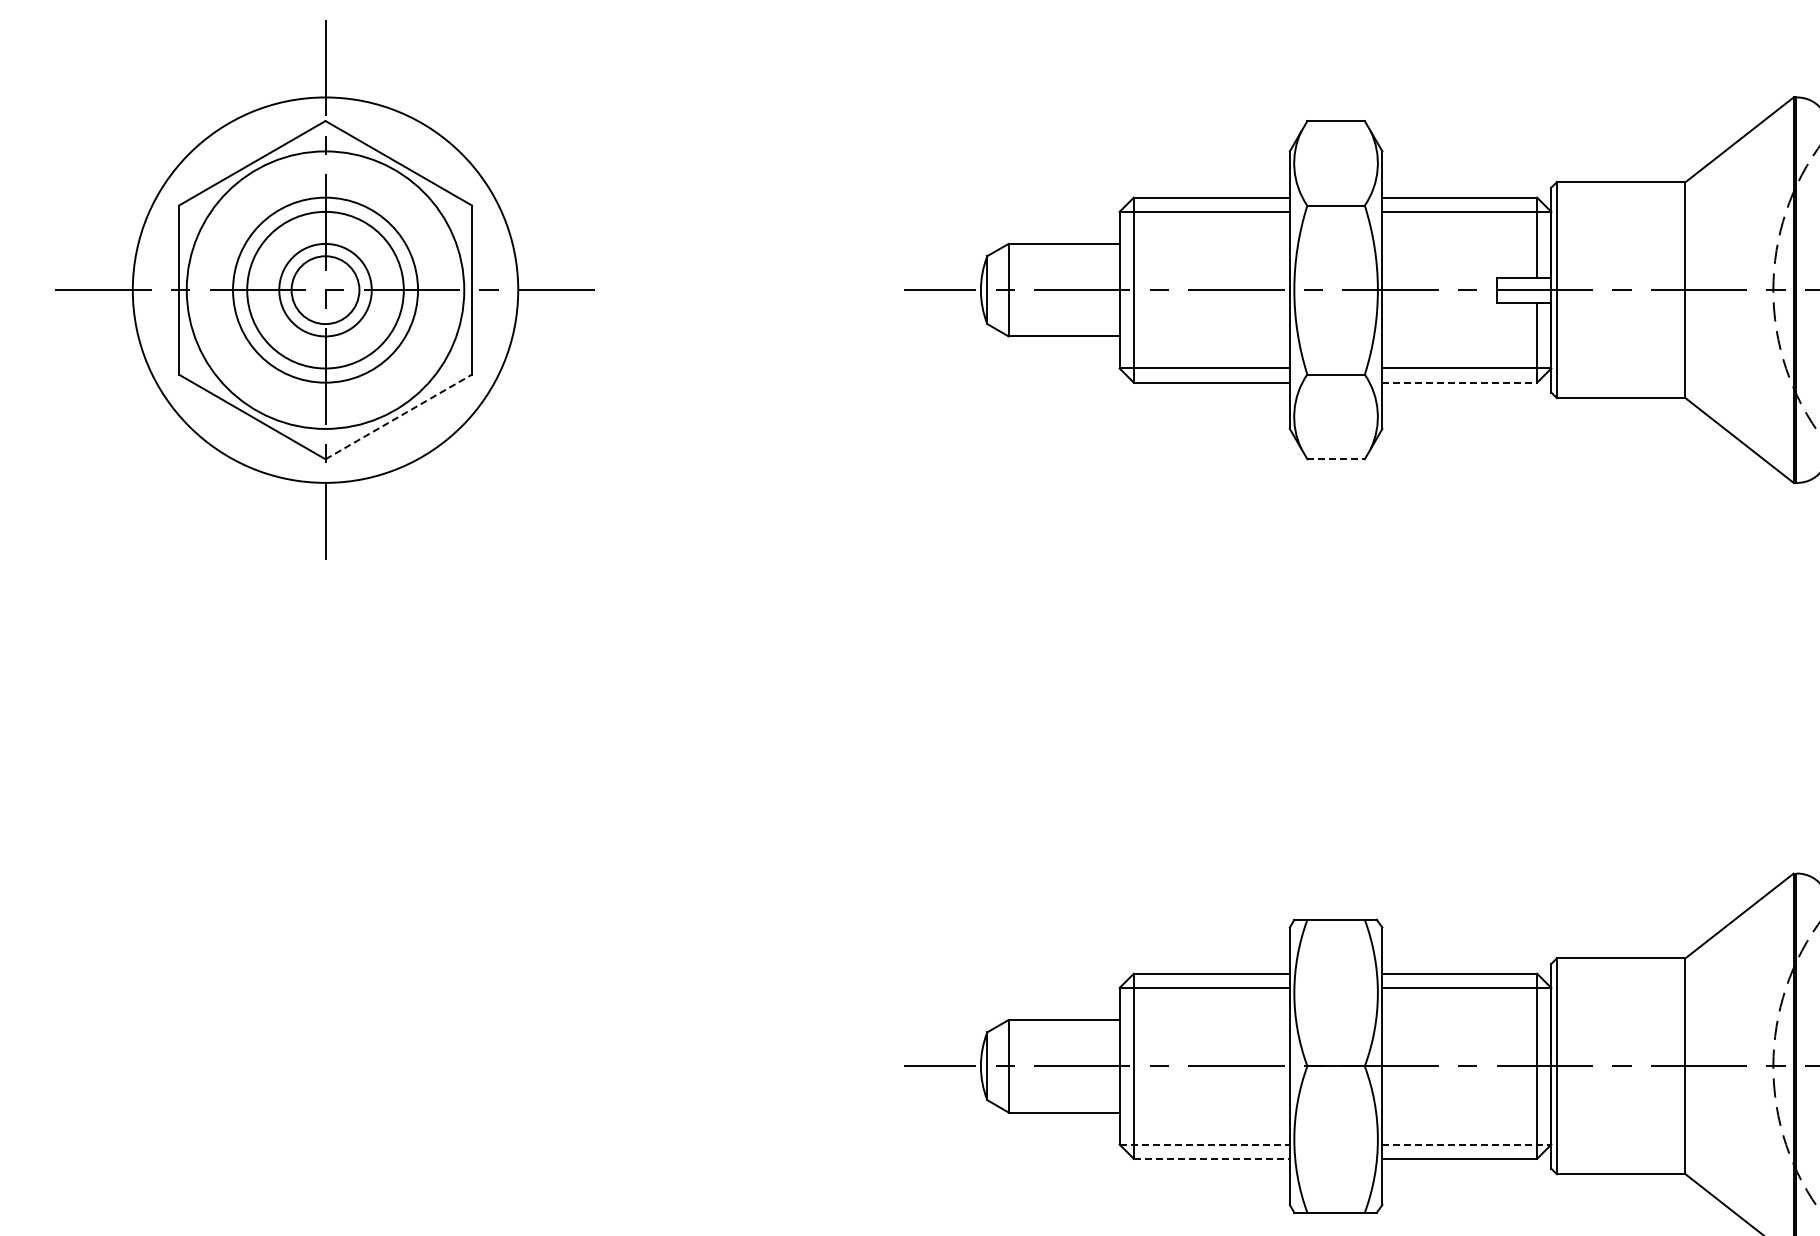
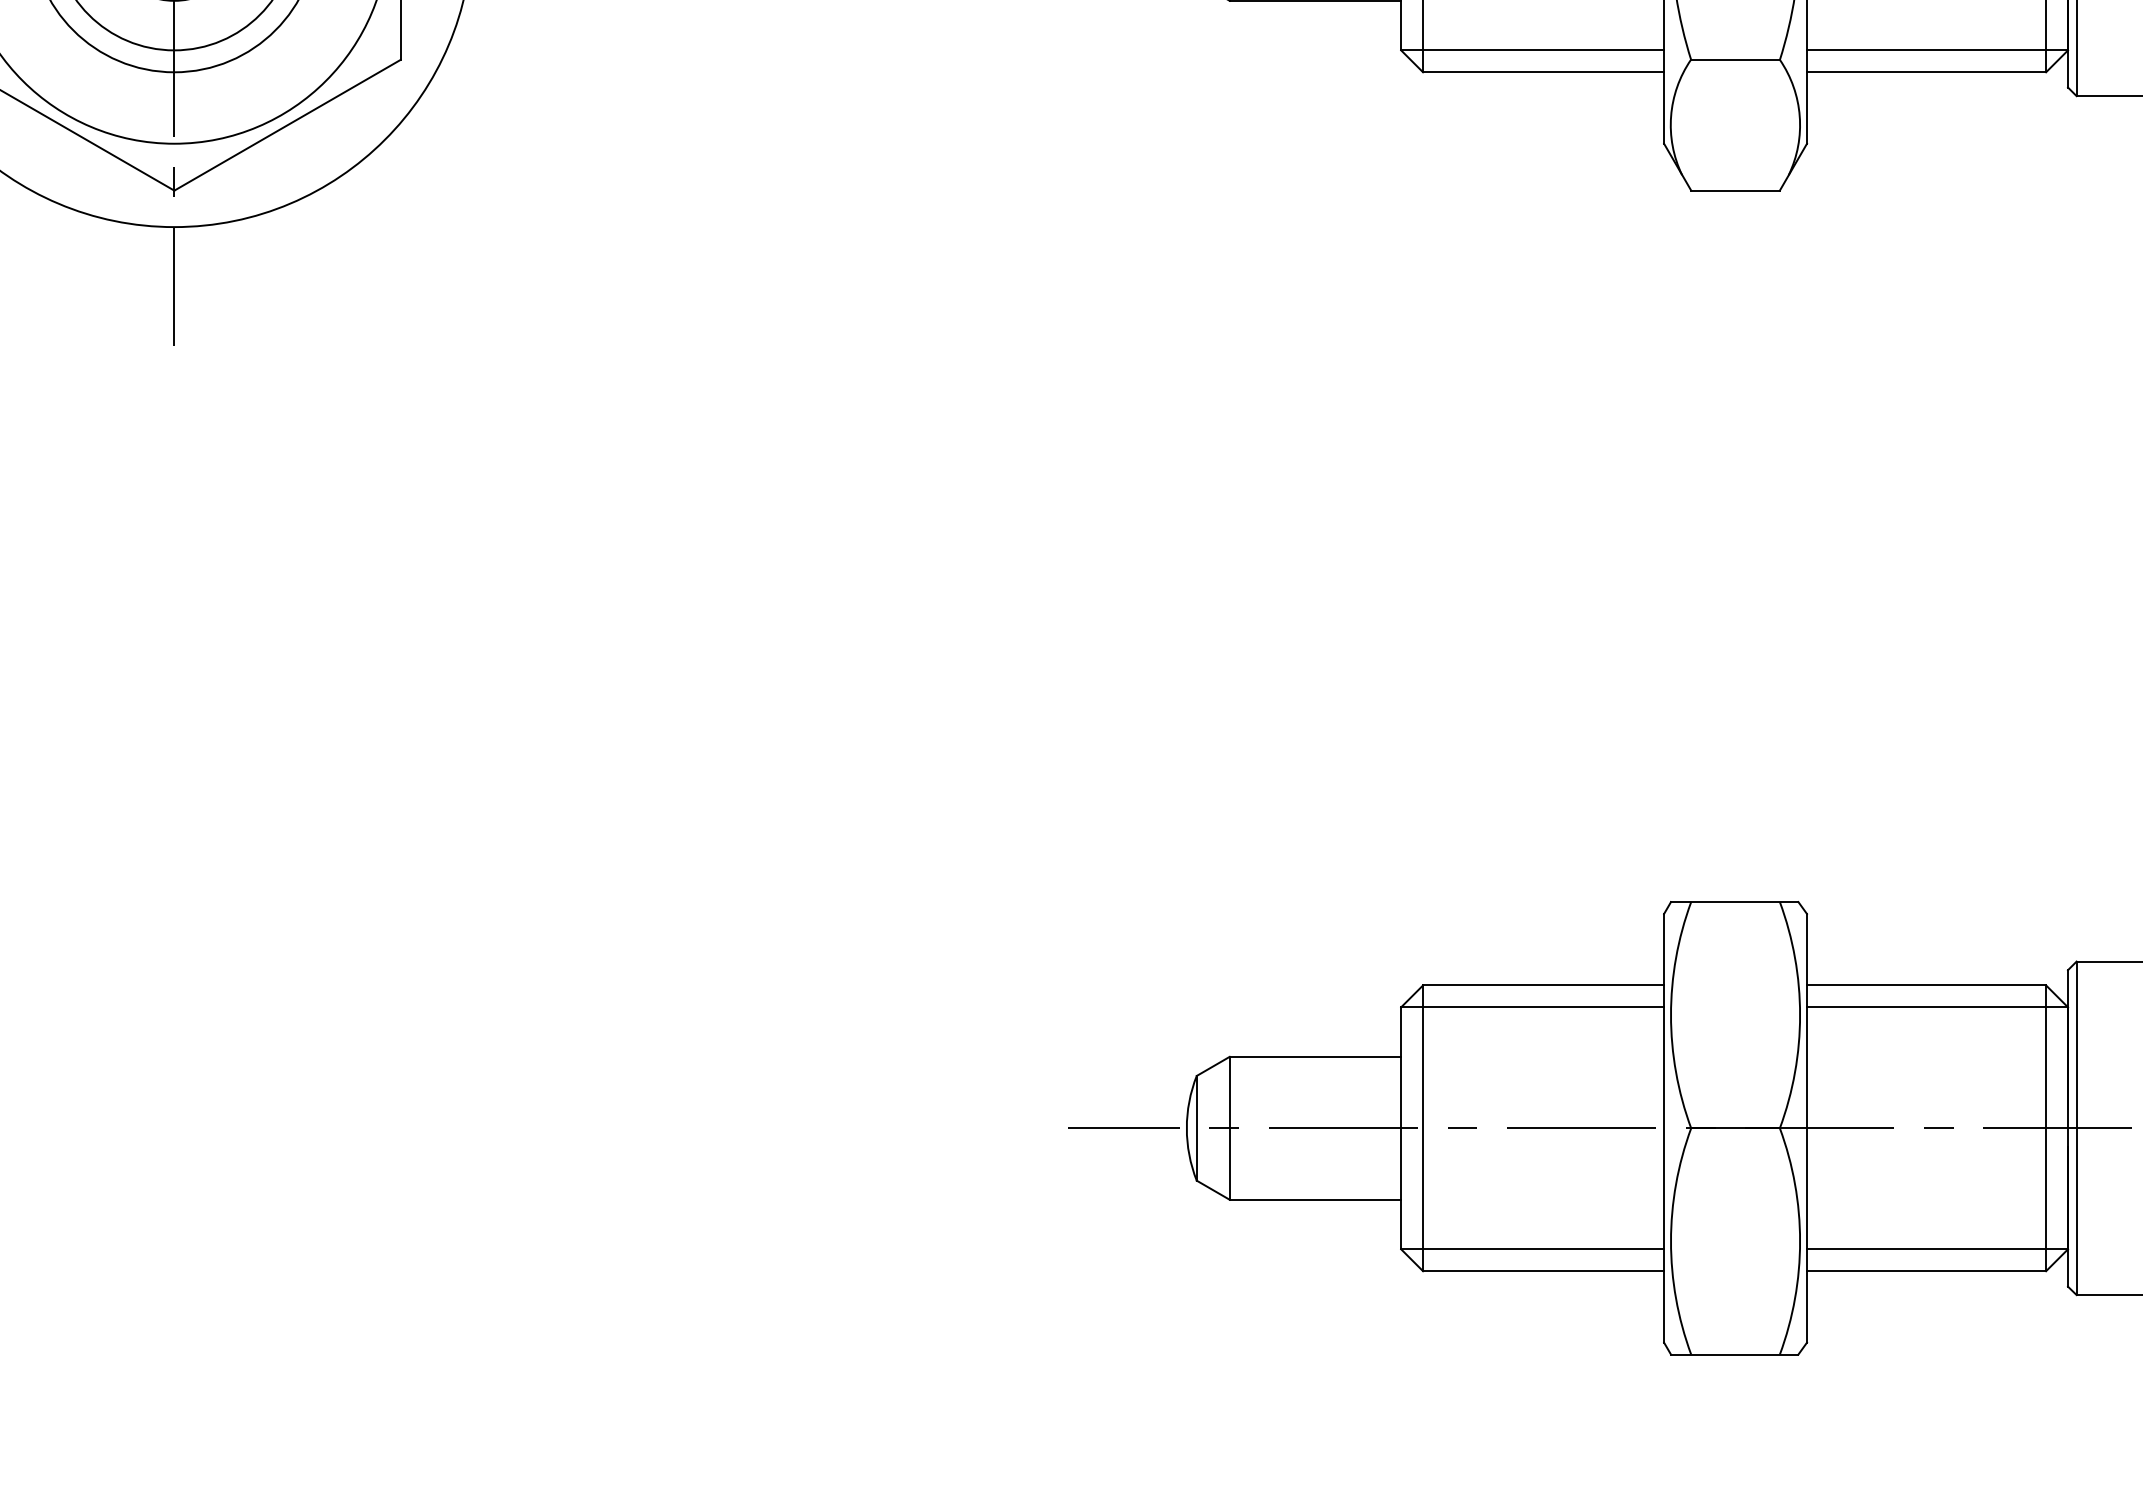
line: (1460, 382) -> (1927, 72), dashed -> solid
line: (398, 416) -> (287, 124), dashed -> solid
line: (1336, 459) -> (1736, 190), dashed -> solid
line: (1205, 1144) -> (1533, 1249), dashed -> solid
line: (1467, 1144) -> (1938, 1249), dashed -> solid
line: (1212, 1158) -> (1544, 1270), dashed -> solid

